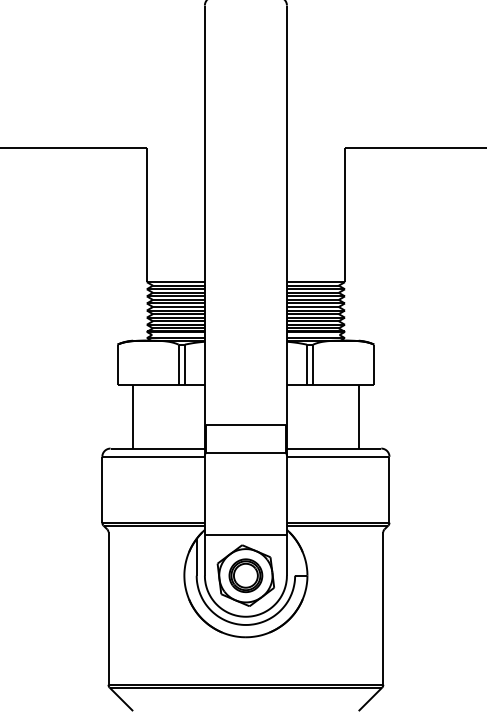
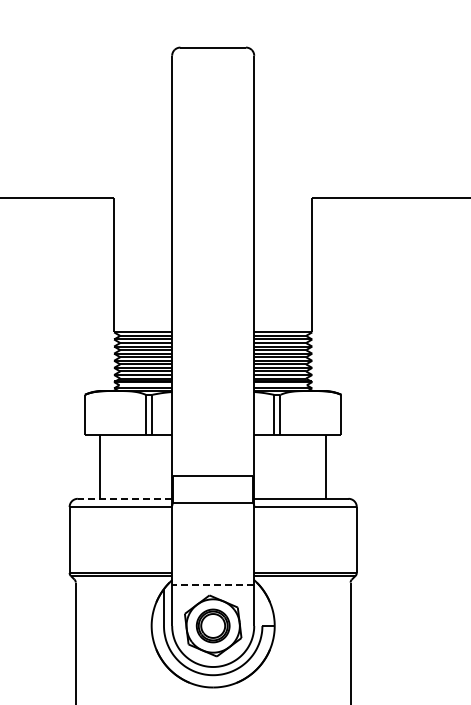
line: (157, 448) -> (124, 498), solid -> dashed
line: (245, 534) -> (212, 584), solid -> dashed

